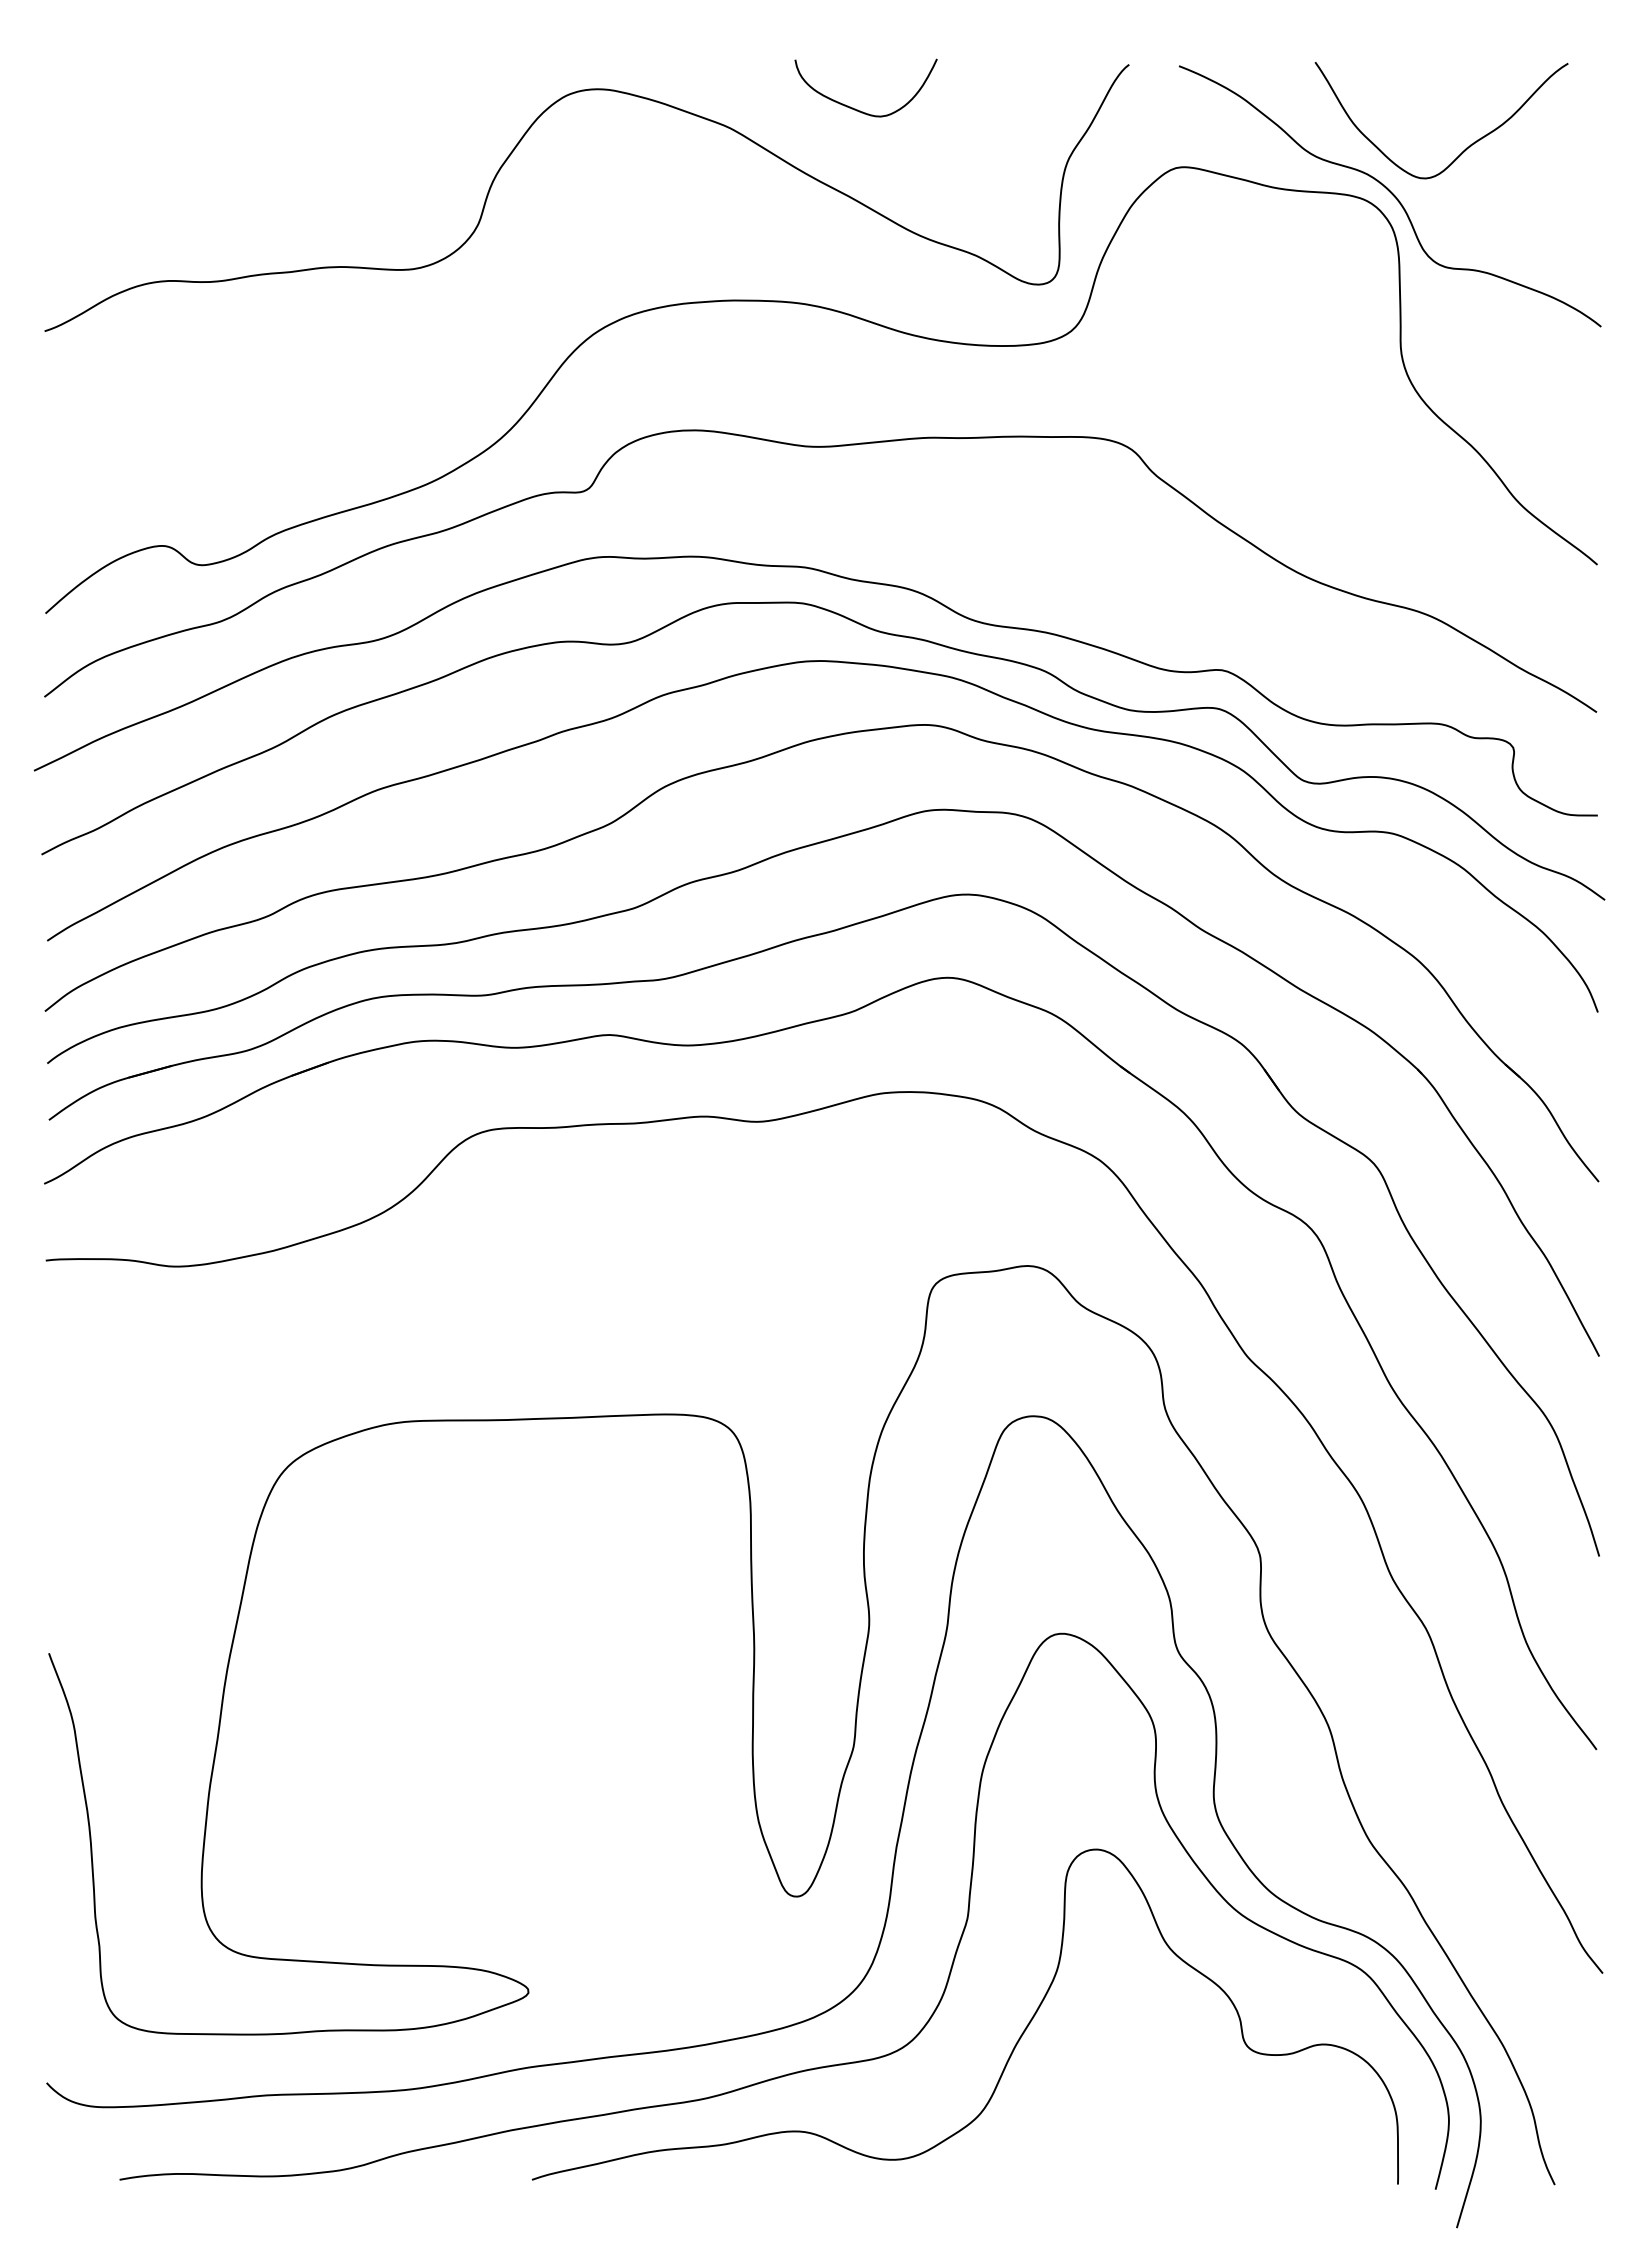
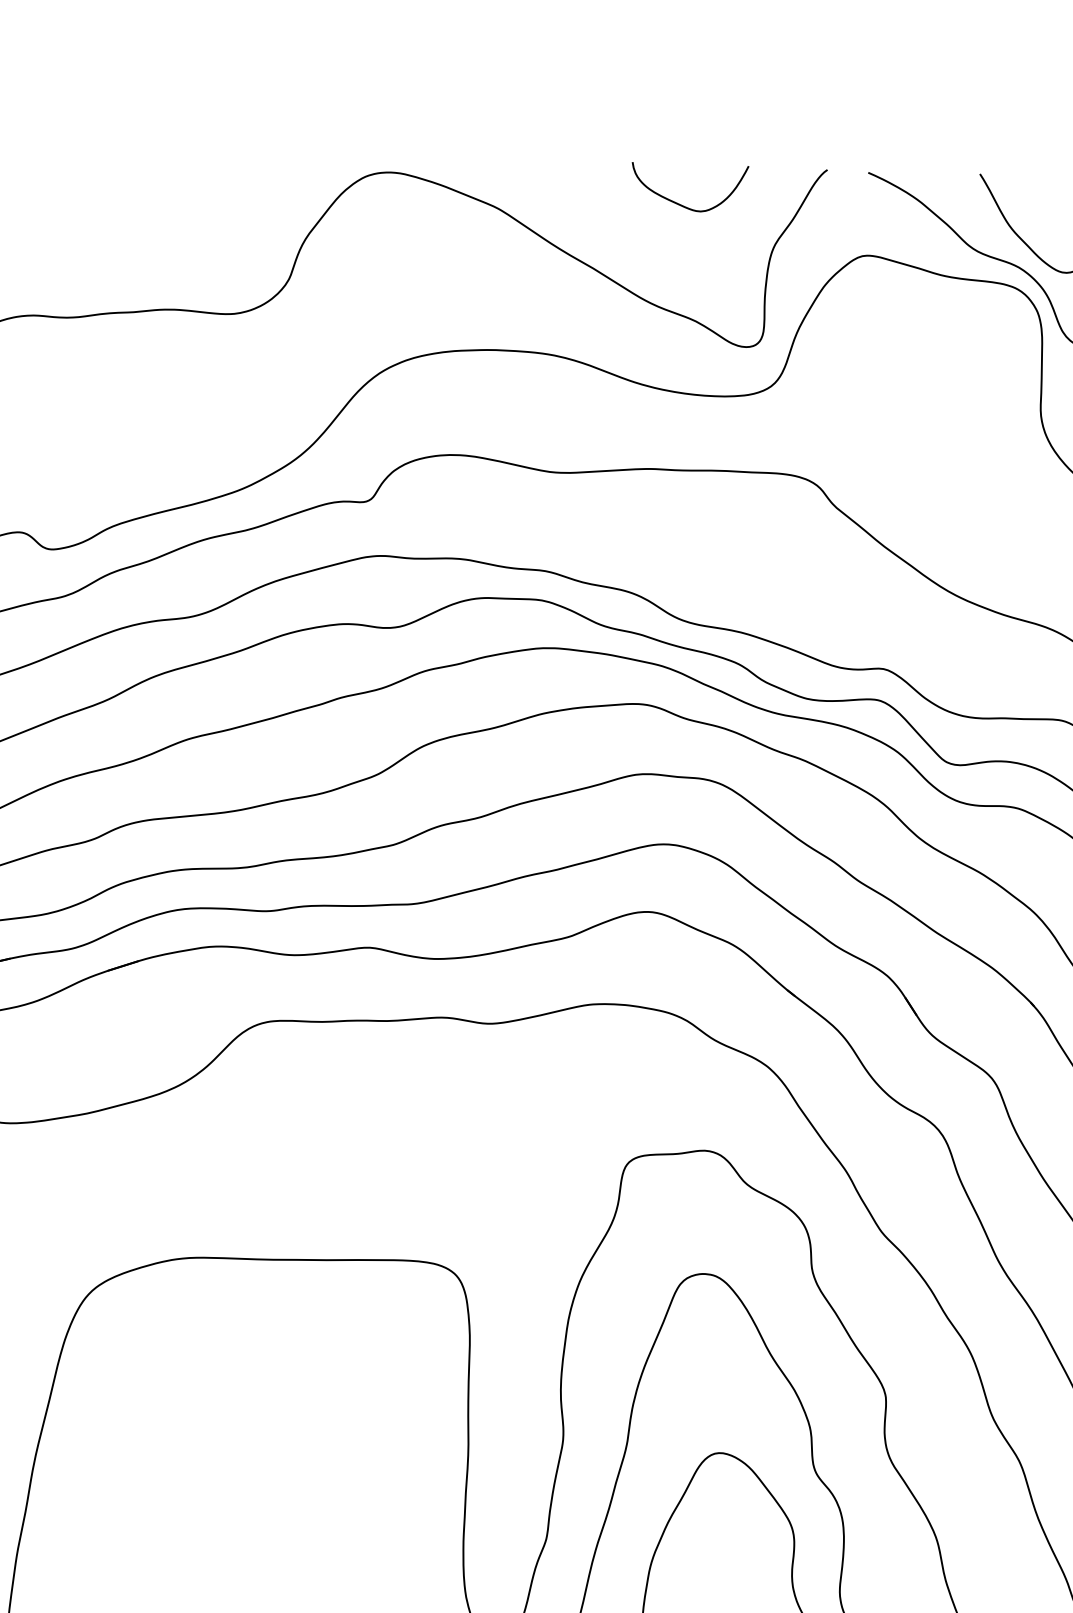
curve: (855, 108) -> (680, 204), moved

